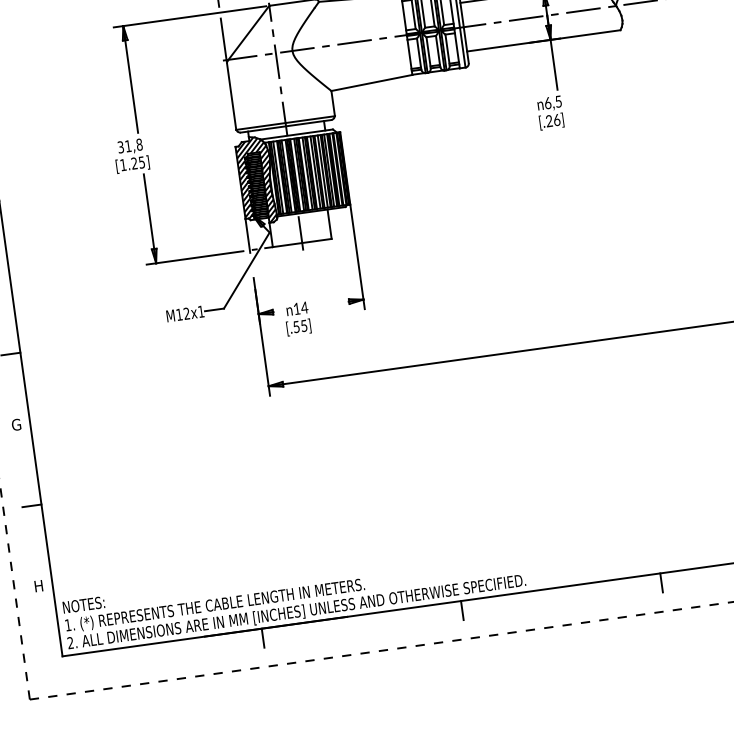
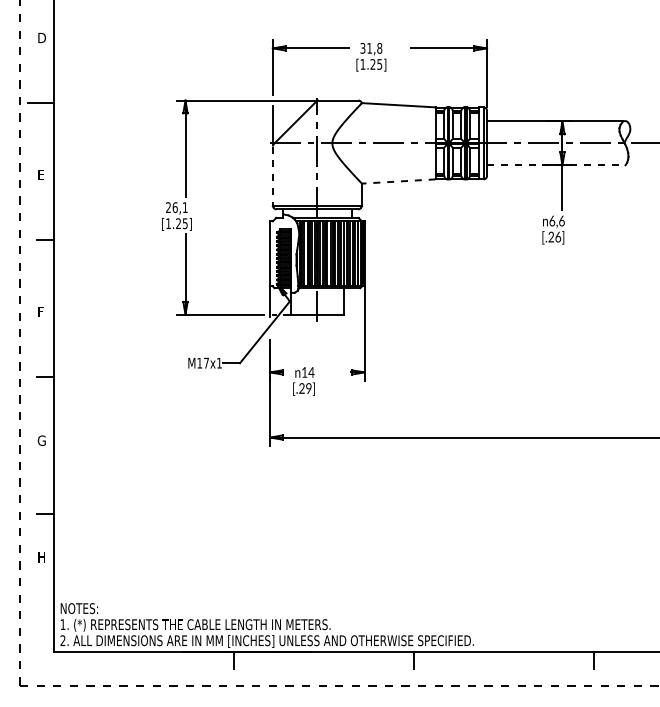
line: (544, 41) -> (556, 165), solid -> dashed
line: (371, 83) -> (398, 181), solid -> dashed
line: (231, 96) -> (272, 176), solid -> dashed
text: (558, 101) -> (561, 220), 6,5 -> 6,6
text: (129, 145) -> (176, 207), 31,8 -> 26,1
hatch: (256, 180) -> (284, 253), removed
text: (186, 312) -> (206, 362), M12x1 -> M17x1
text: (300, 326) -> (305, 388), [.55] -> [.29]
text: (38, 586) -> (41, 557), moved

